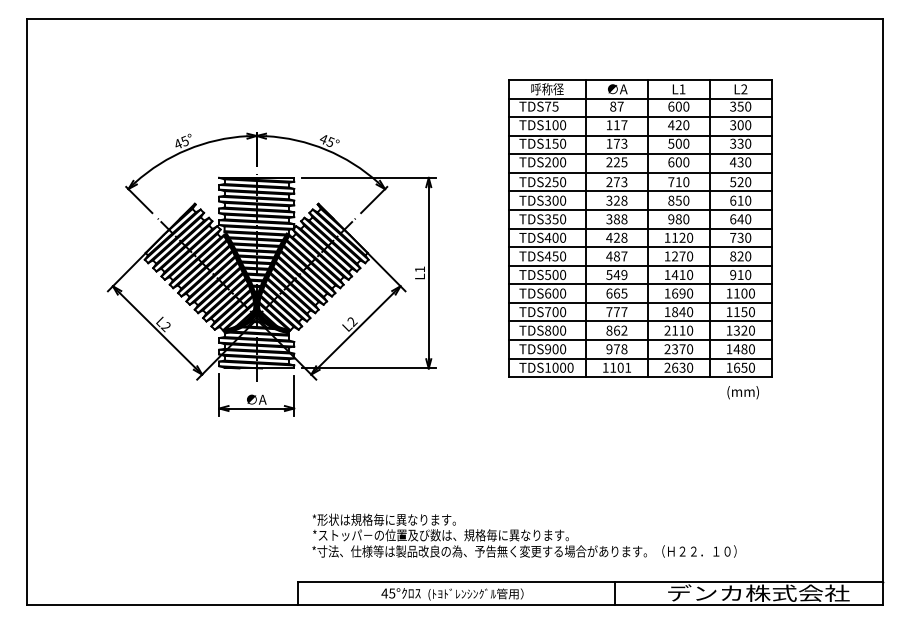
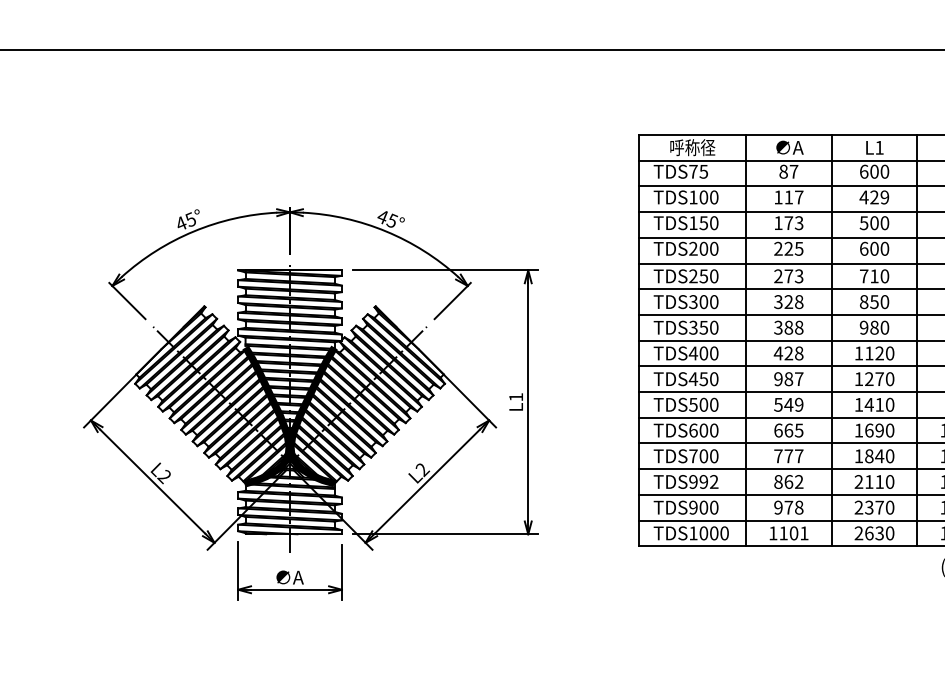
text: (686, 125) -> (885, 197), 420 -> 429
text: (609, 256) -> (778, 379), 487 -> 987
text: (555, 330) -> (703, 481), TDS800 -> TDS992

